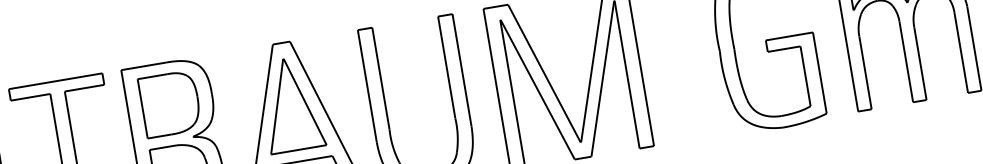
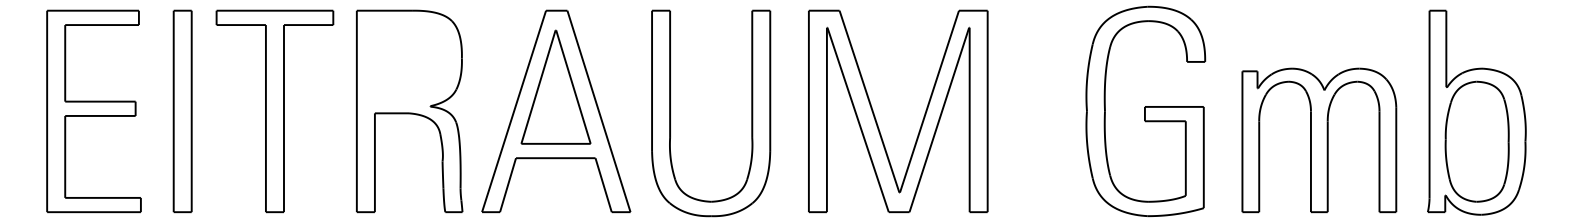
part: (170, 103) -> (409, 61), removed

